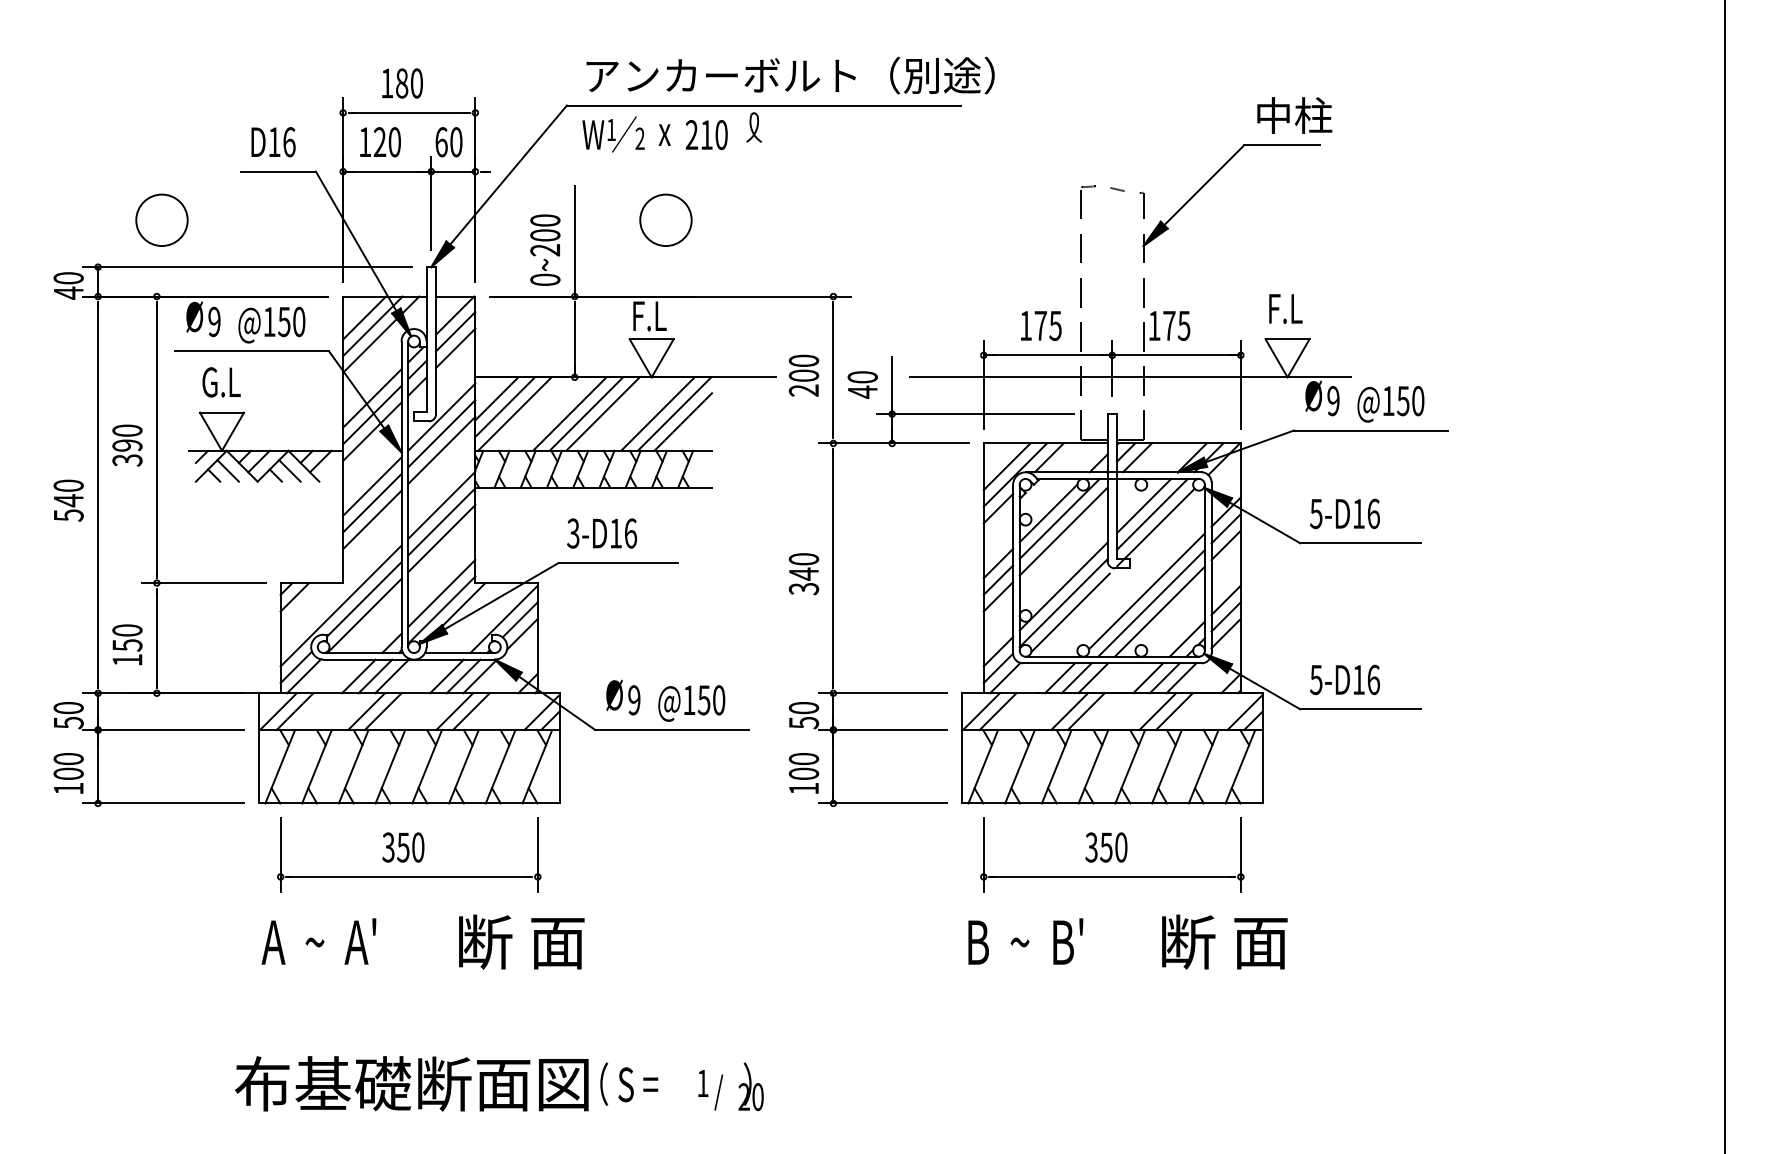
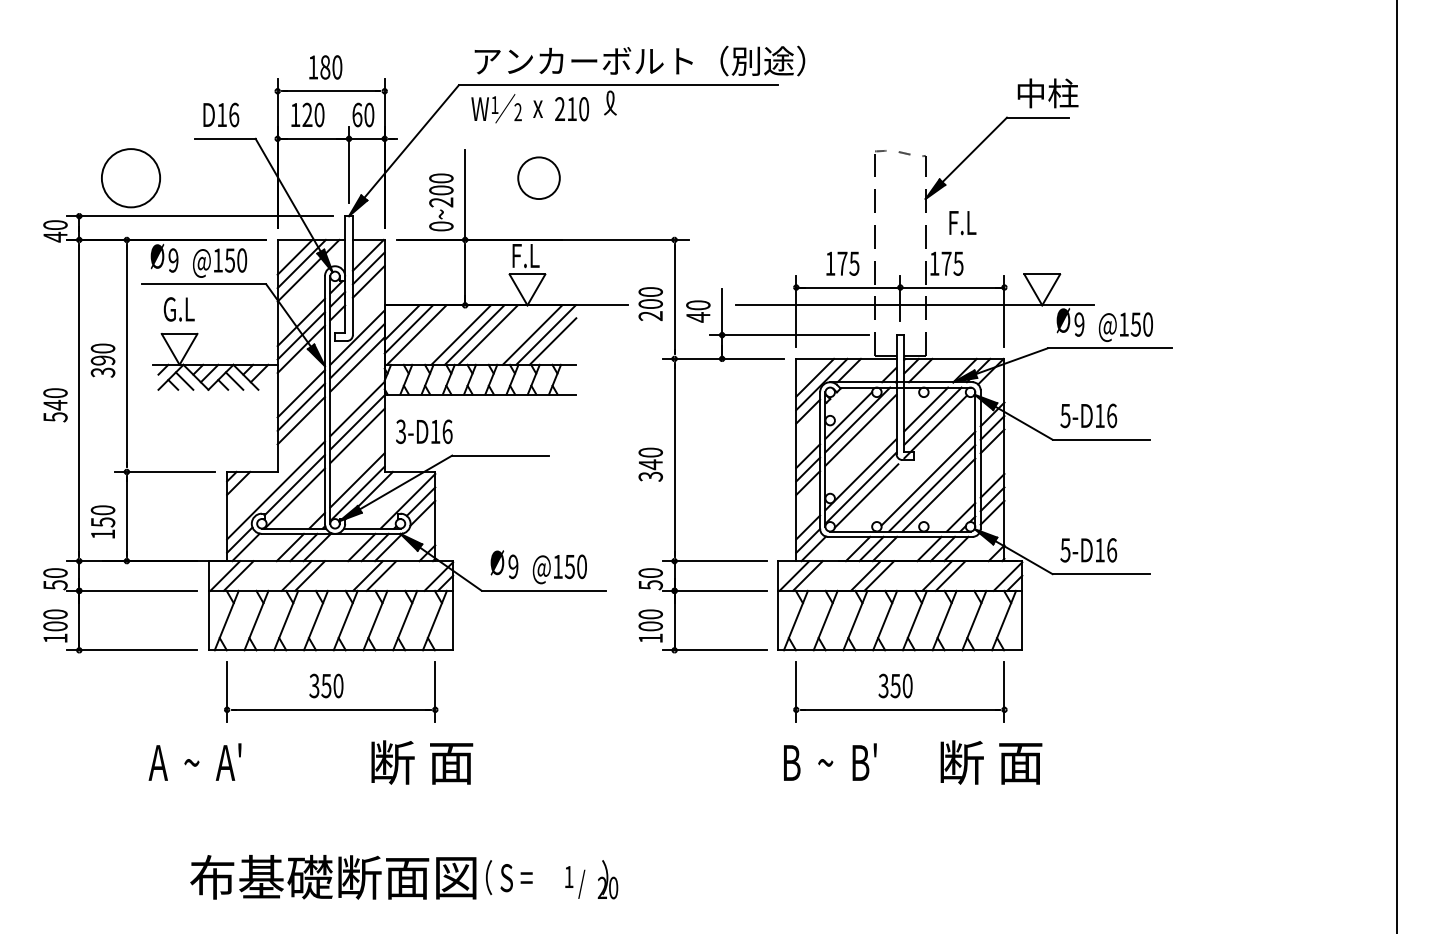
circle: (161, 220) -> (130, 178), size x1.4
text: (1285, 309) -> (962, 223), moved
text: (602, 533) -> (424, 431), moved
text: (318, 940) -> (194, 761), moved

